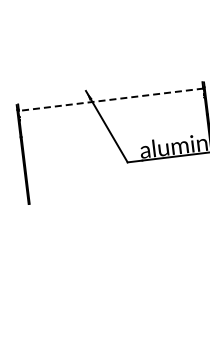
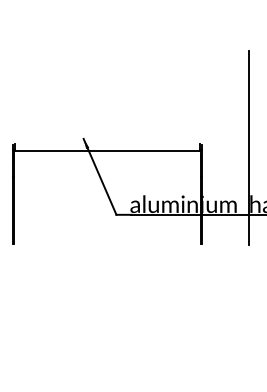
line: (111, 99) -> (107, 150), dashed -> solid

